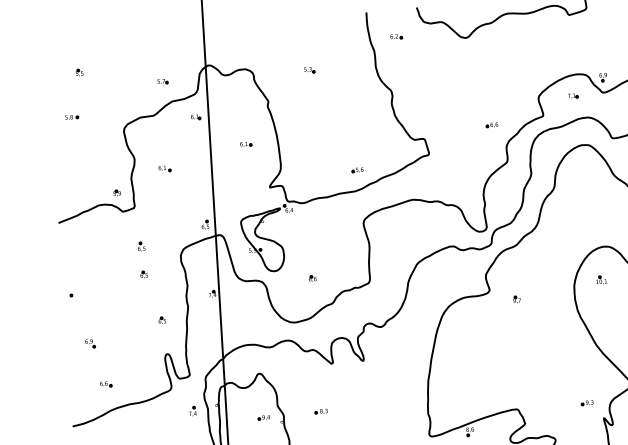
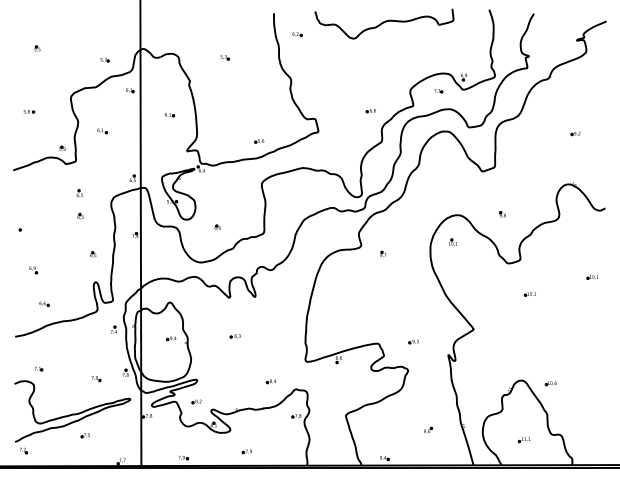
part: (72, 116) -> (29, 111), moved
part: (587, 402) -> (413, 341), moved
part: (320, 411) -> (234, 336), moved

